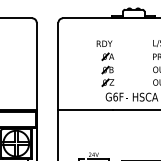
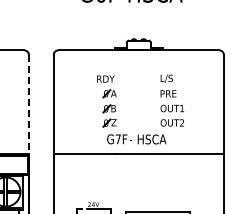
line: (37, 67) -> (29, 105), solid -> dashed
text: (114, 97) -> (117, 139), G6F -> G7F

